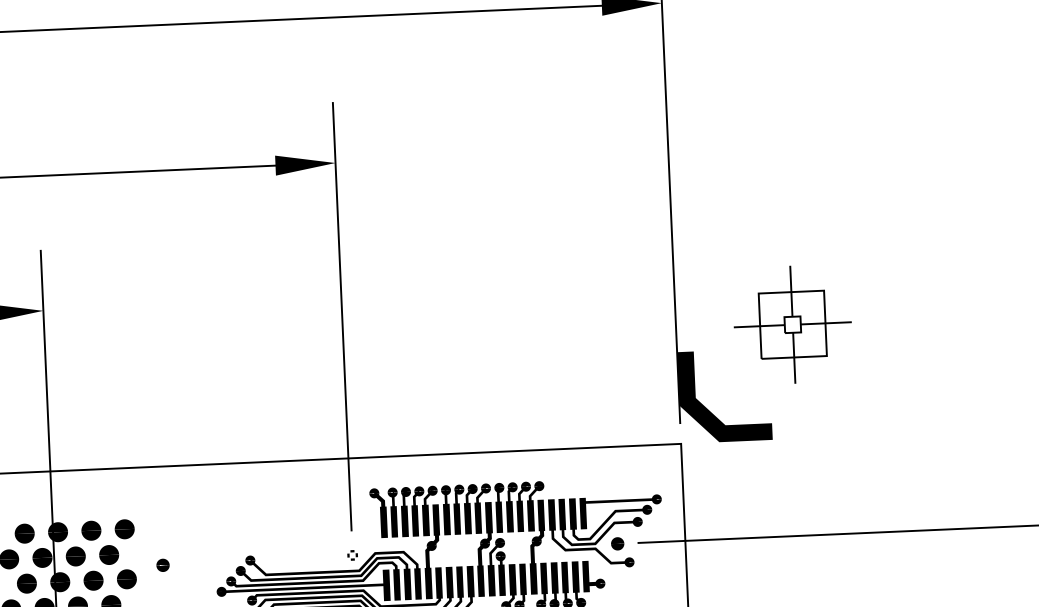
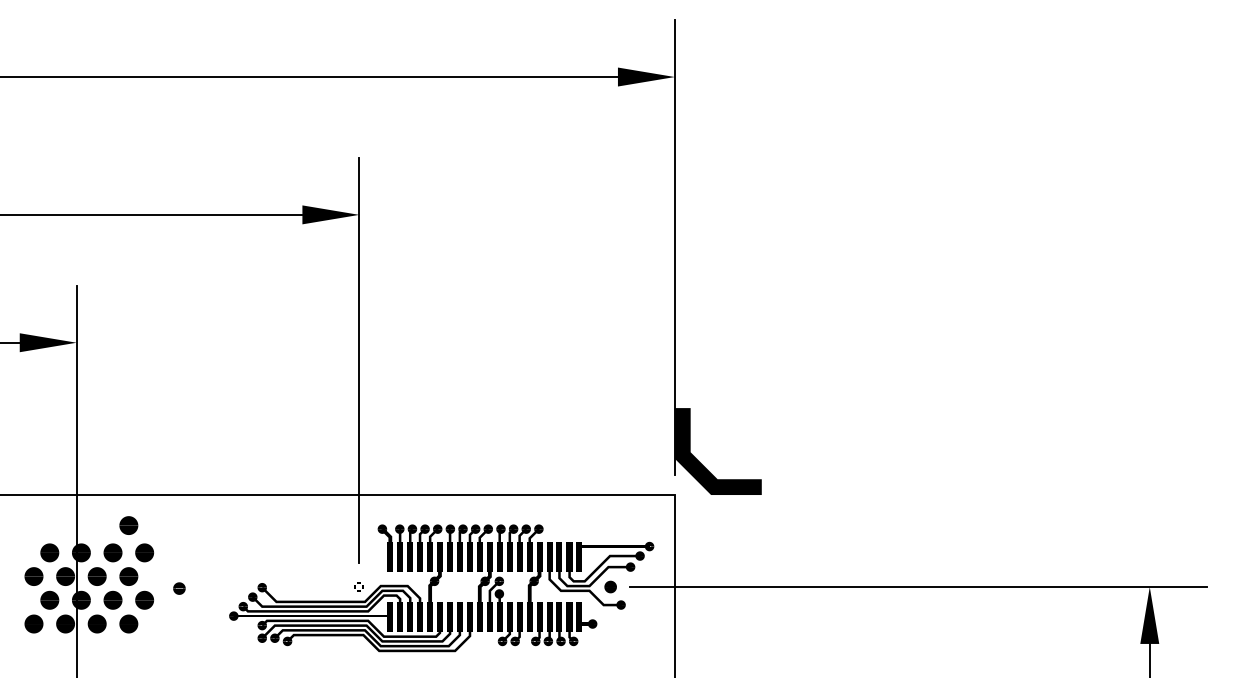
part: (792, 324) -> (785, 386), removed
part: (106, 501) -> (128, 525), added

